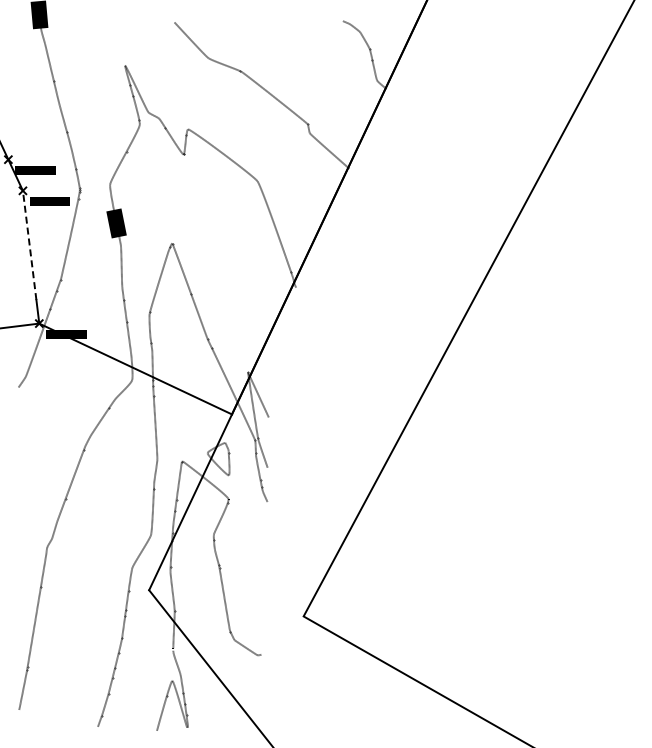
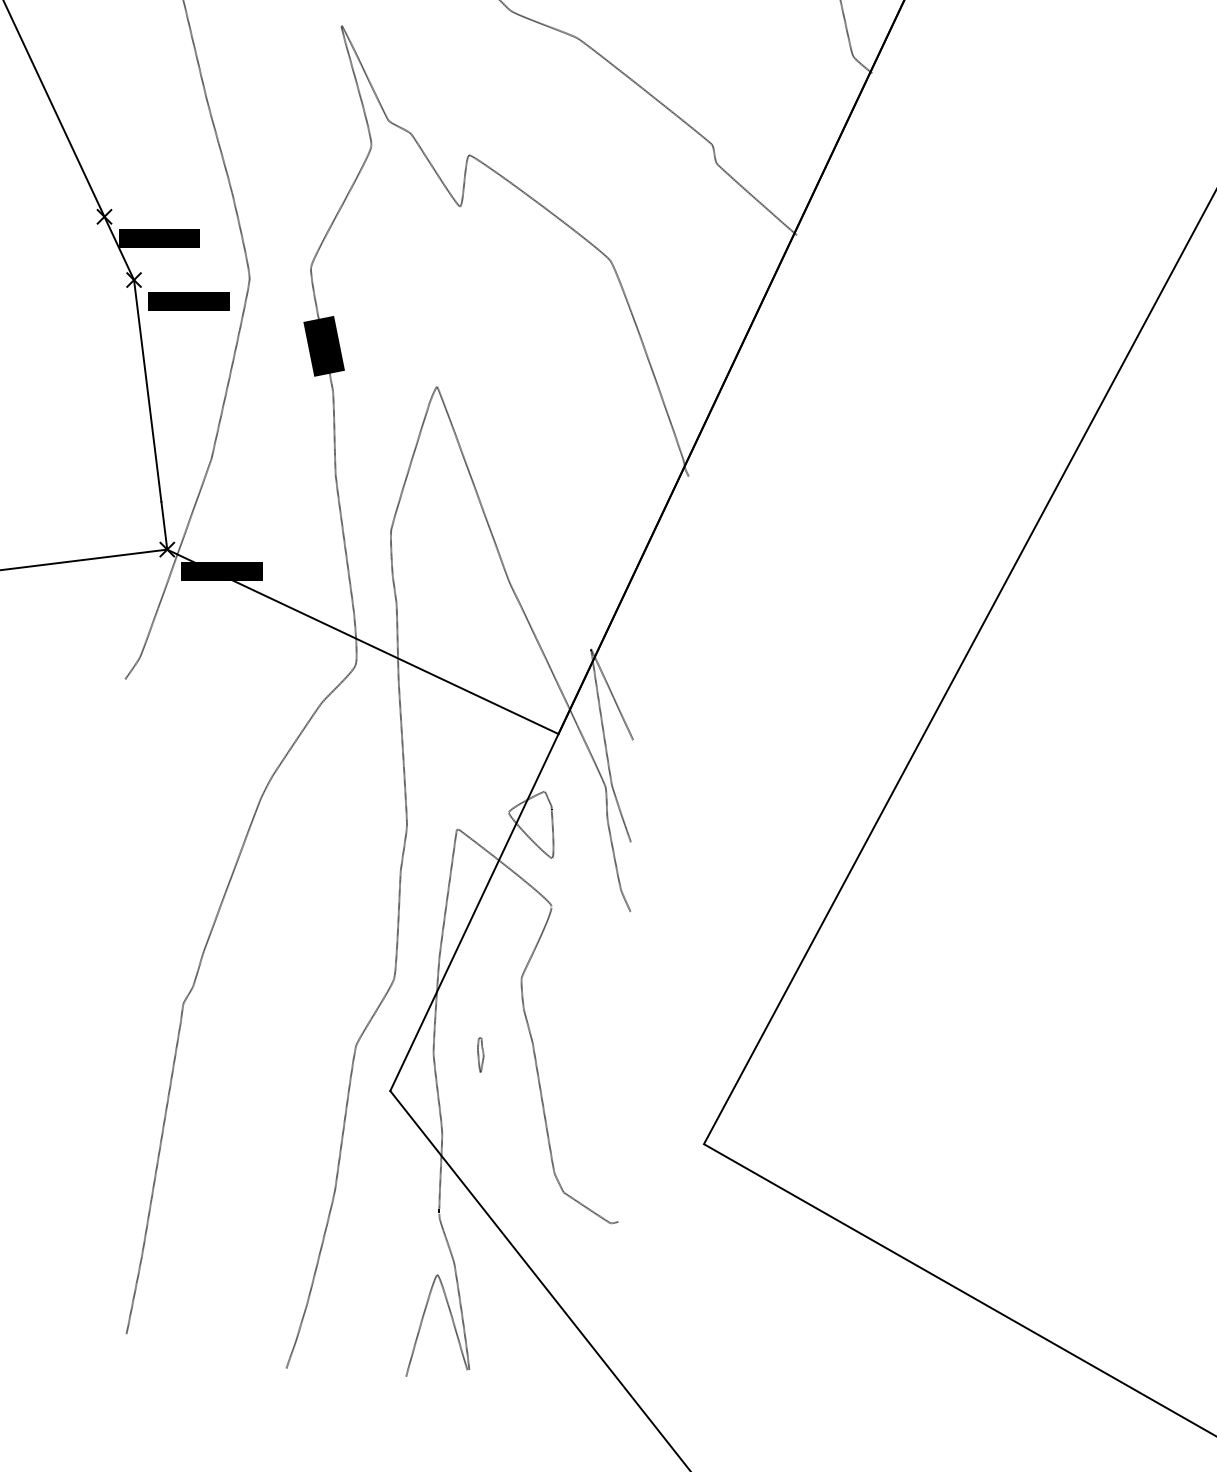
line: (29, 244) -> (147, 389), dashed -> solid
part: (193, 572) -> (480, 1054), added

